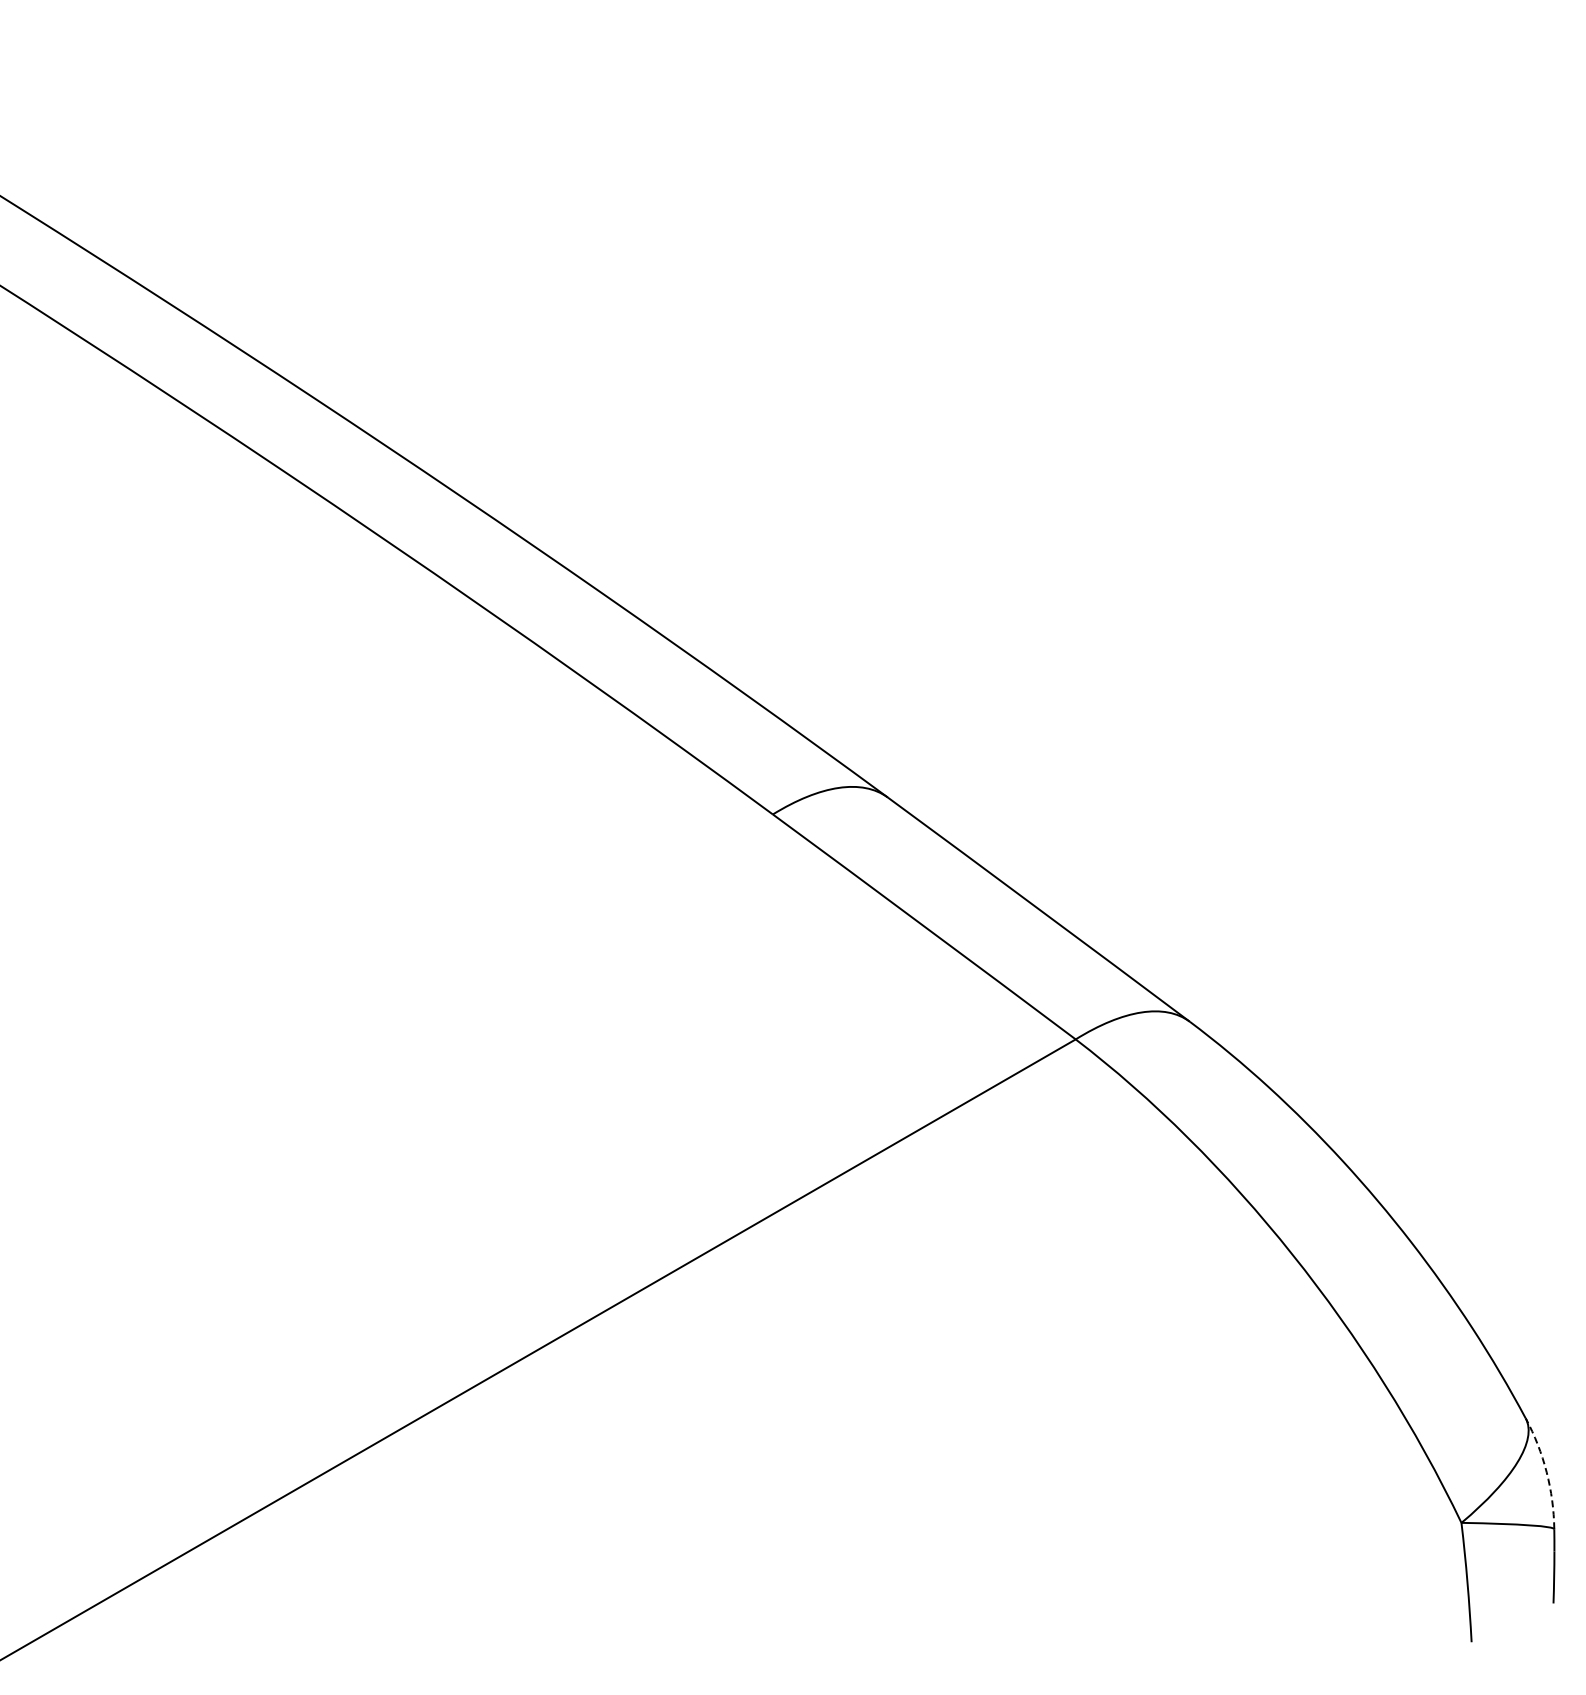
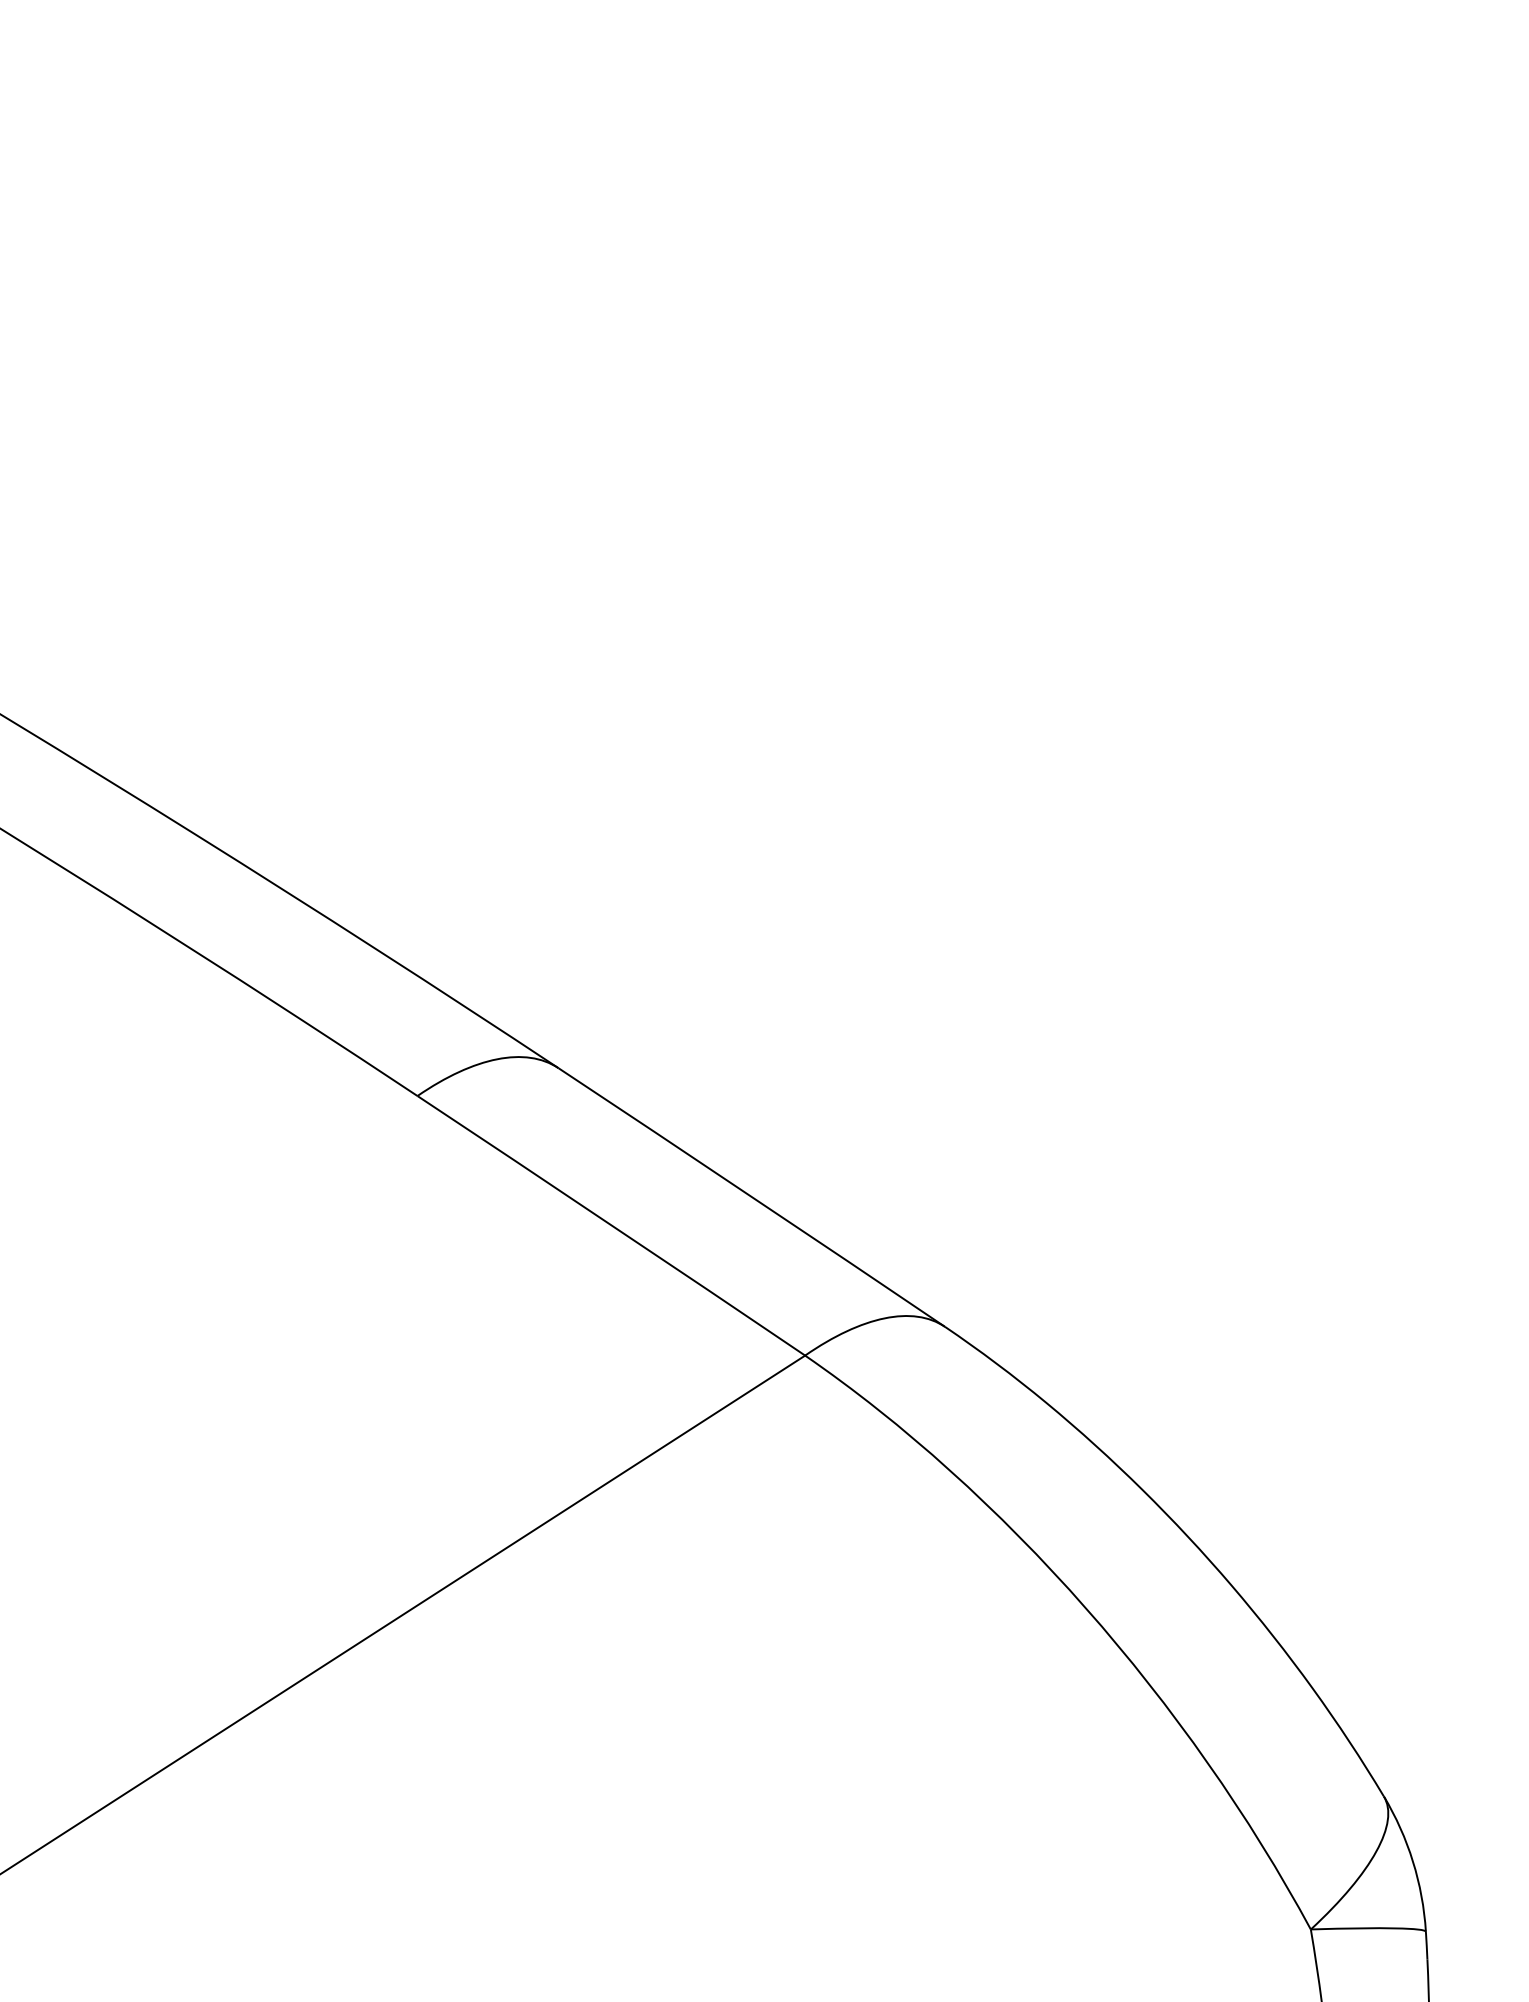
arc: (1546, 1472) -> (1412, 1862), dashed -> solid

